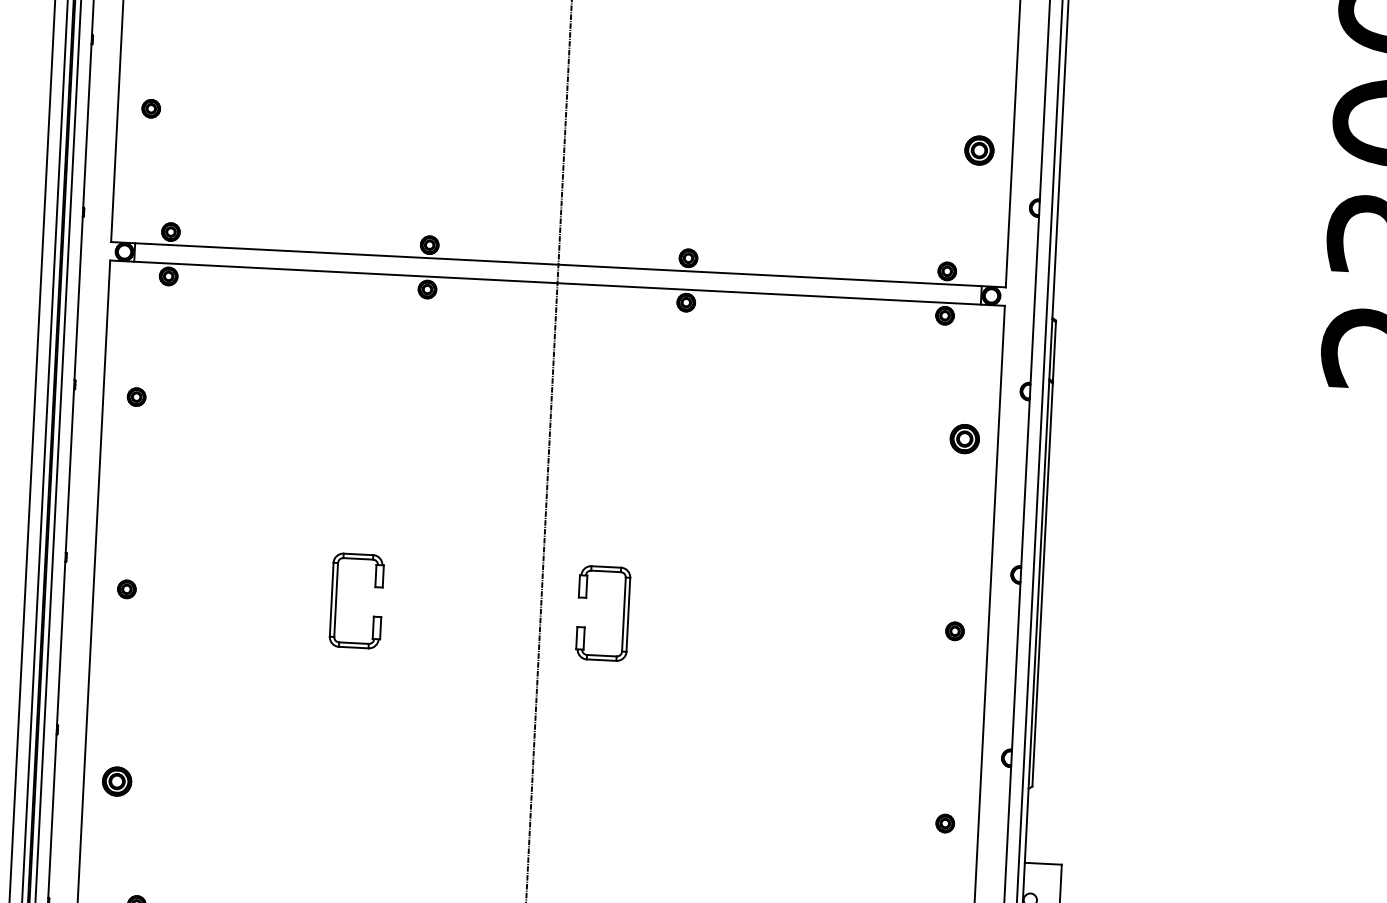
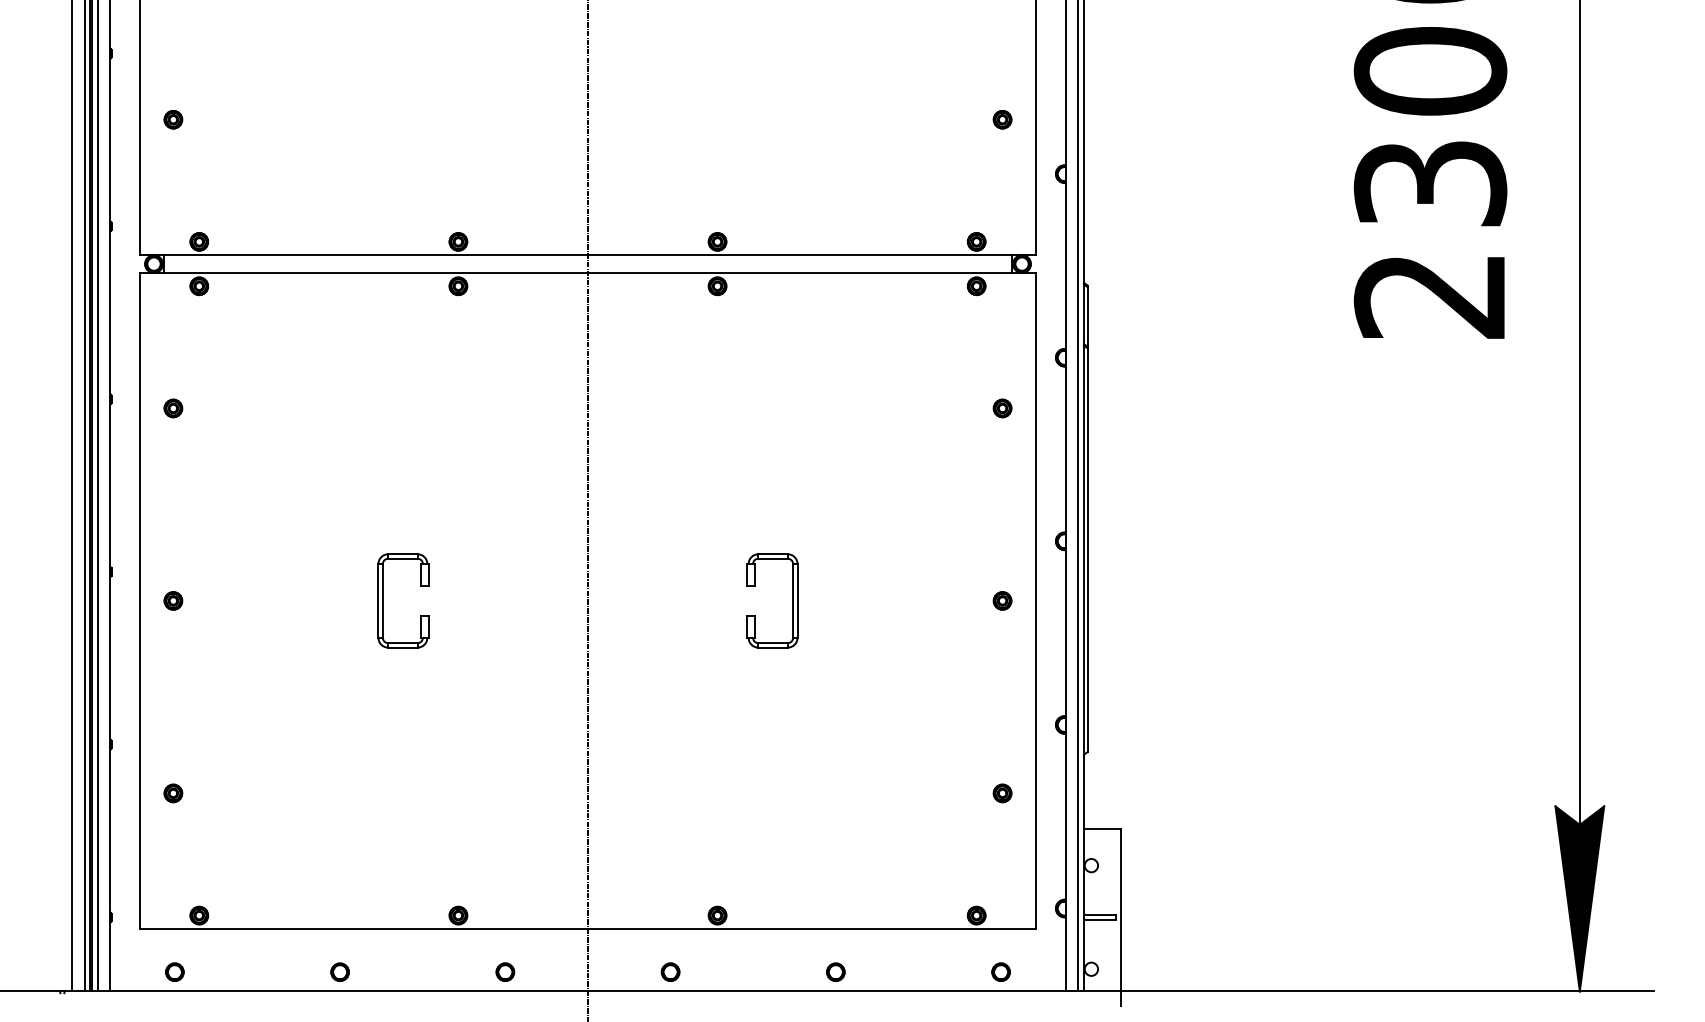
part: (979, 150) -> (1002, 119), size x0.62
part: (964, 439) -> (1002, 408), size x0.62
part: (623, 614) -> (792, 600), moved
part: (117, 781) -> (173, 793), size x0.62

